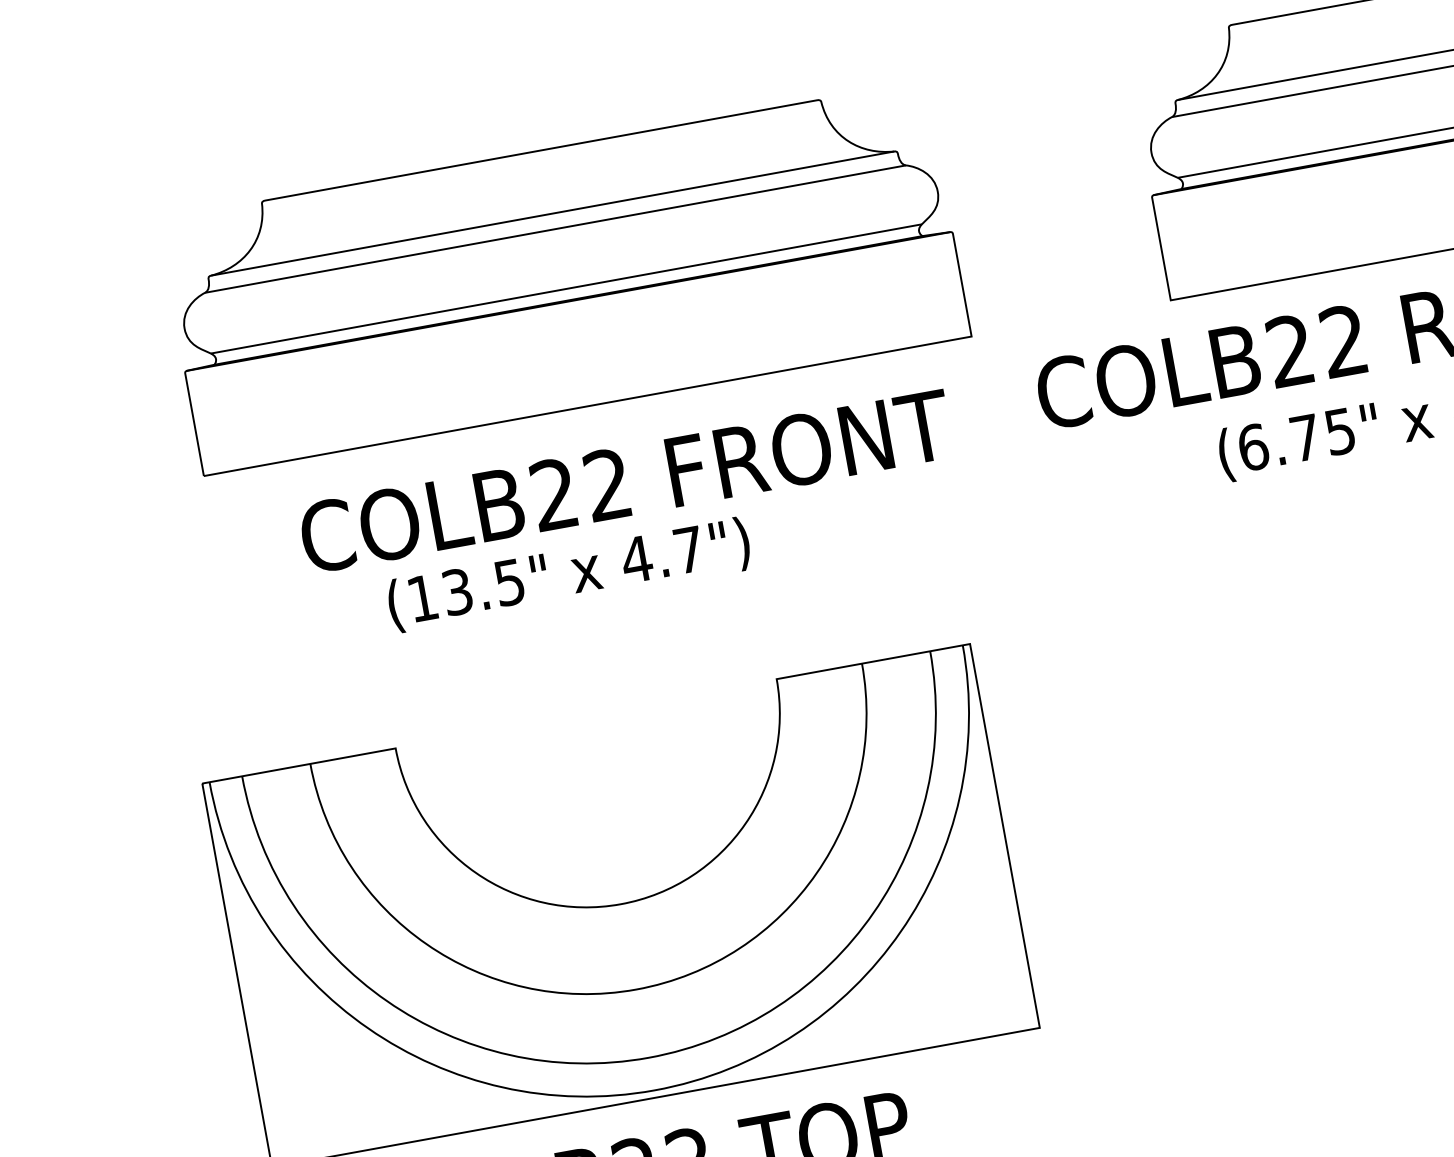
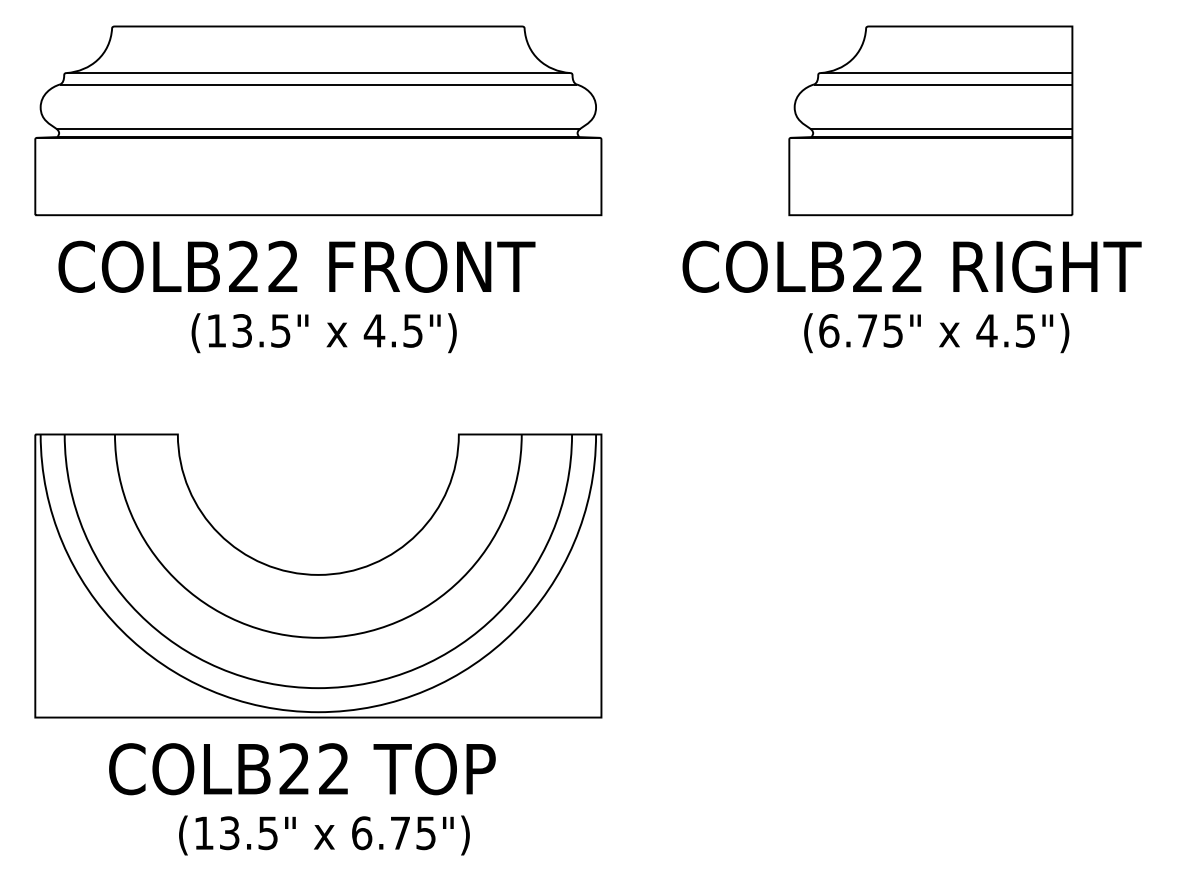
part: (564, 277) -> (318, 120), moved
text: (625, 481) -> (296, 266), moved
text: (688, 549) -> (412, 330), 4.7") -> 4.5")

